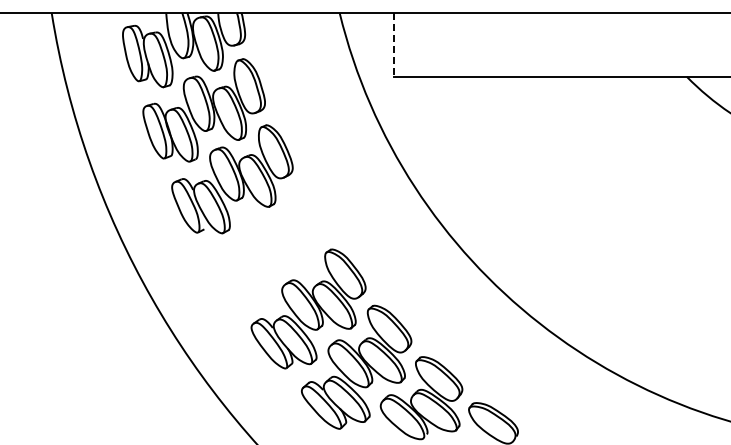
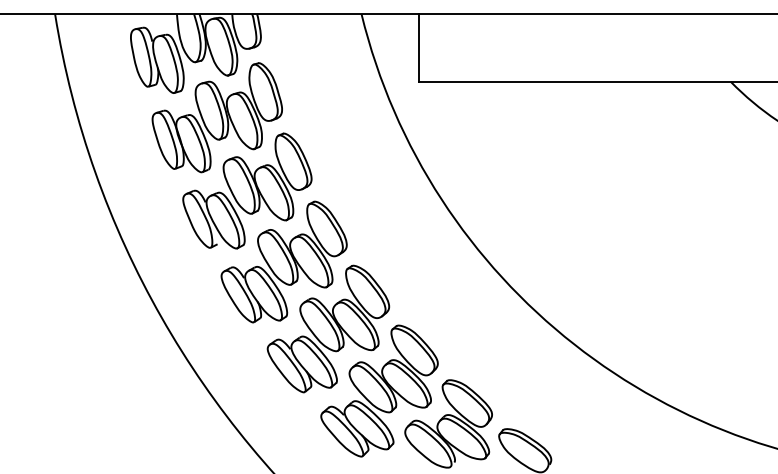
line: (393, 45) -> (418, 48), dashed -> solid
part: (266, 245) -> (283, 261), added

